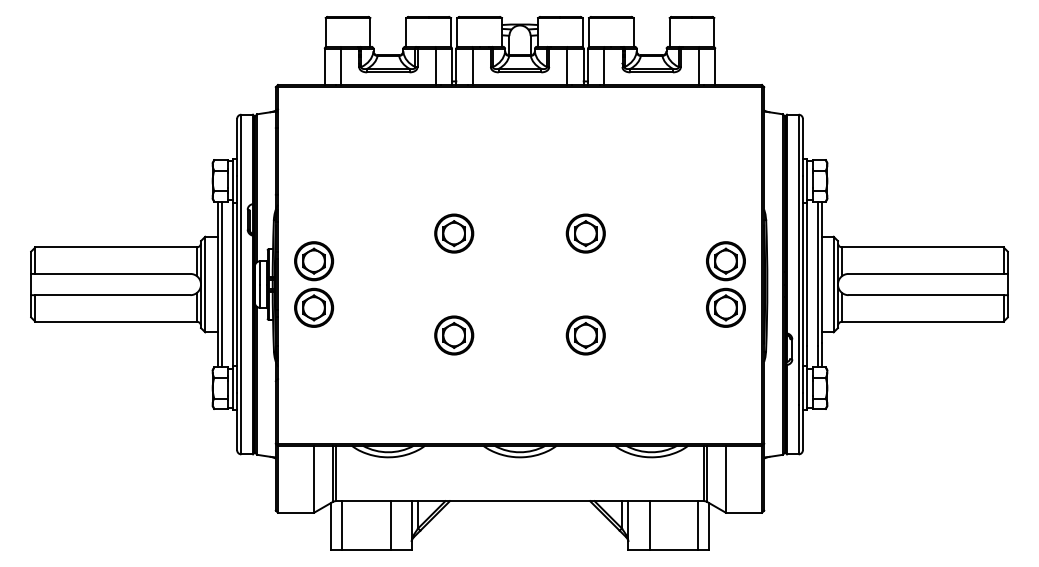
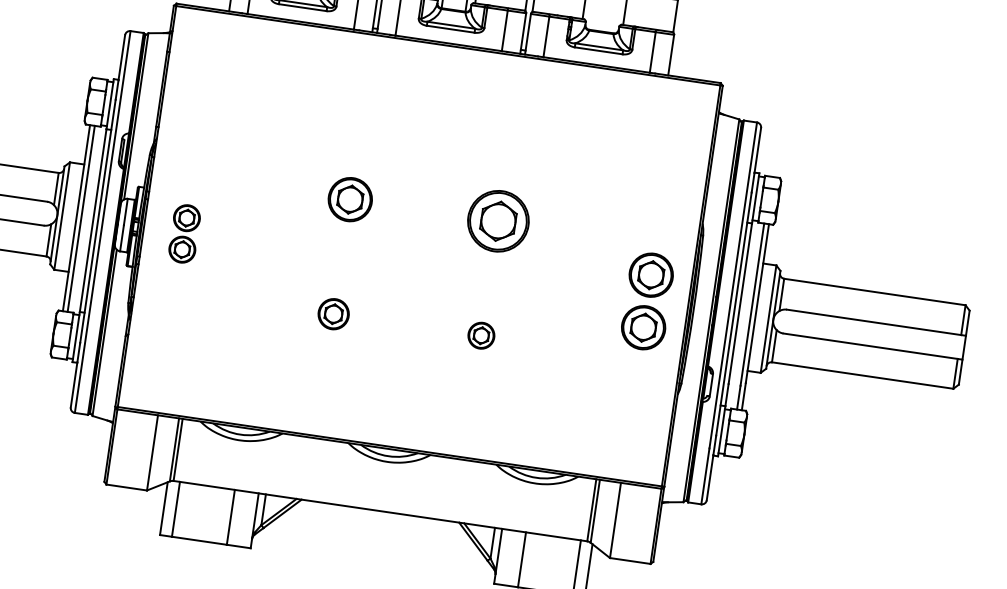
part: (585, 233) -> (497, 221), size x1.4
part: (314, 284) -> (184, 233), size x0.6
part: (454, 335) -> (333, 314), size x0.7
part: (585, 335) -> (481, 335), size x0.6

